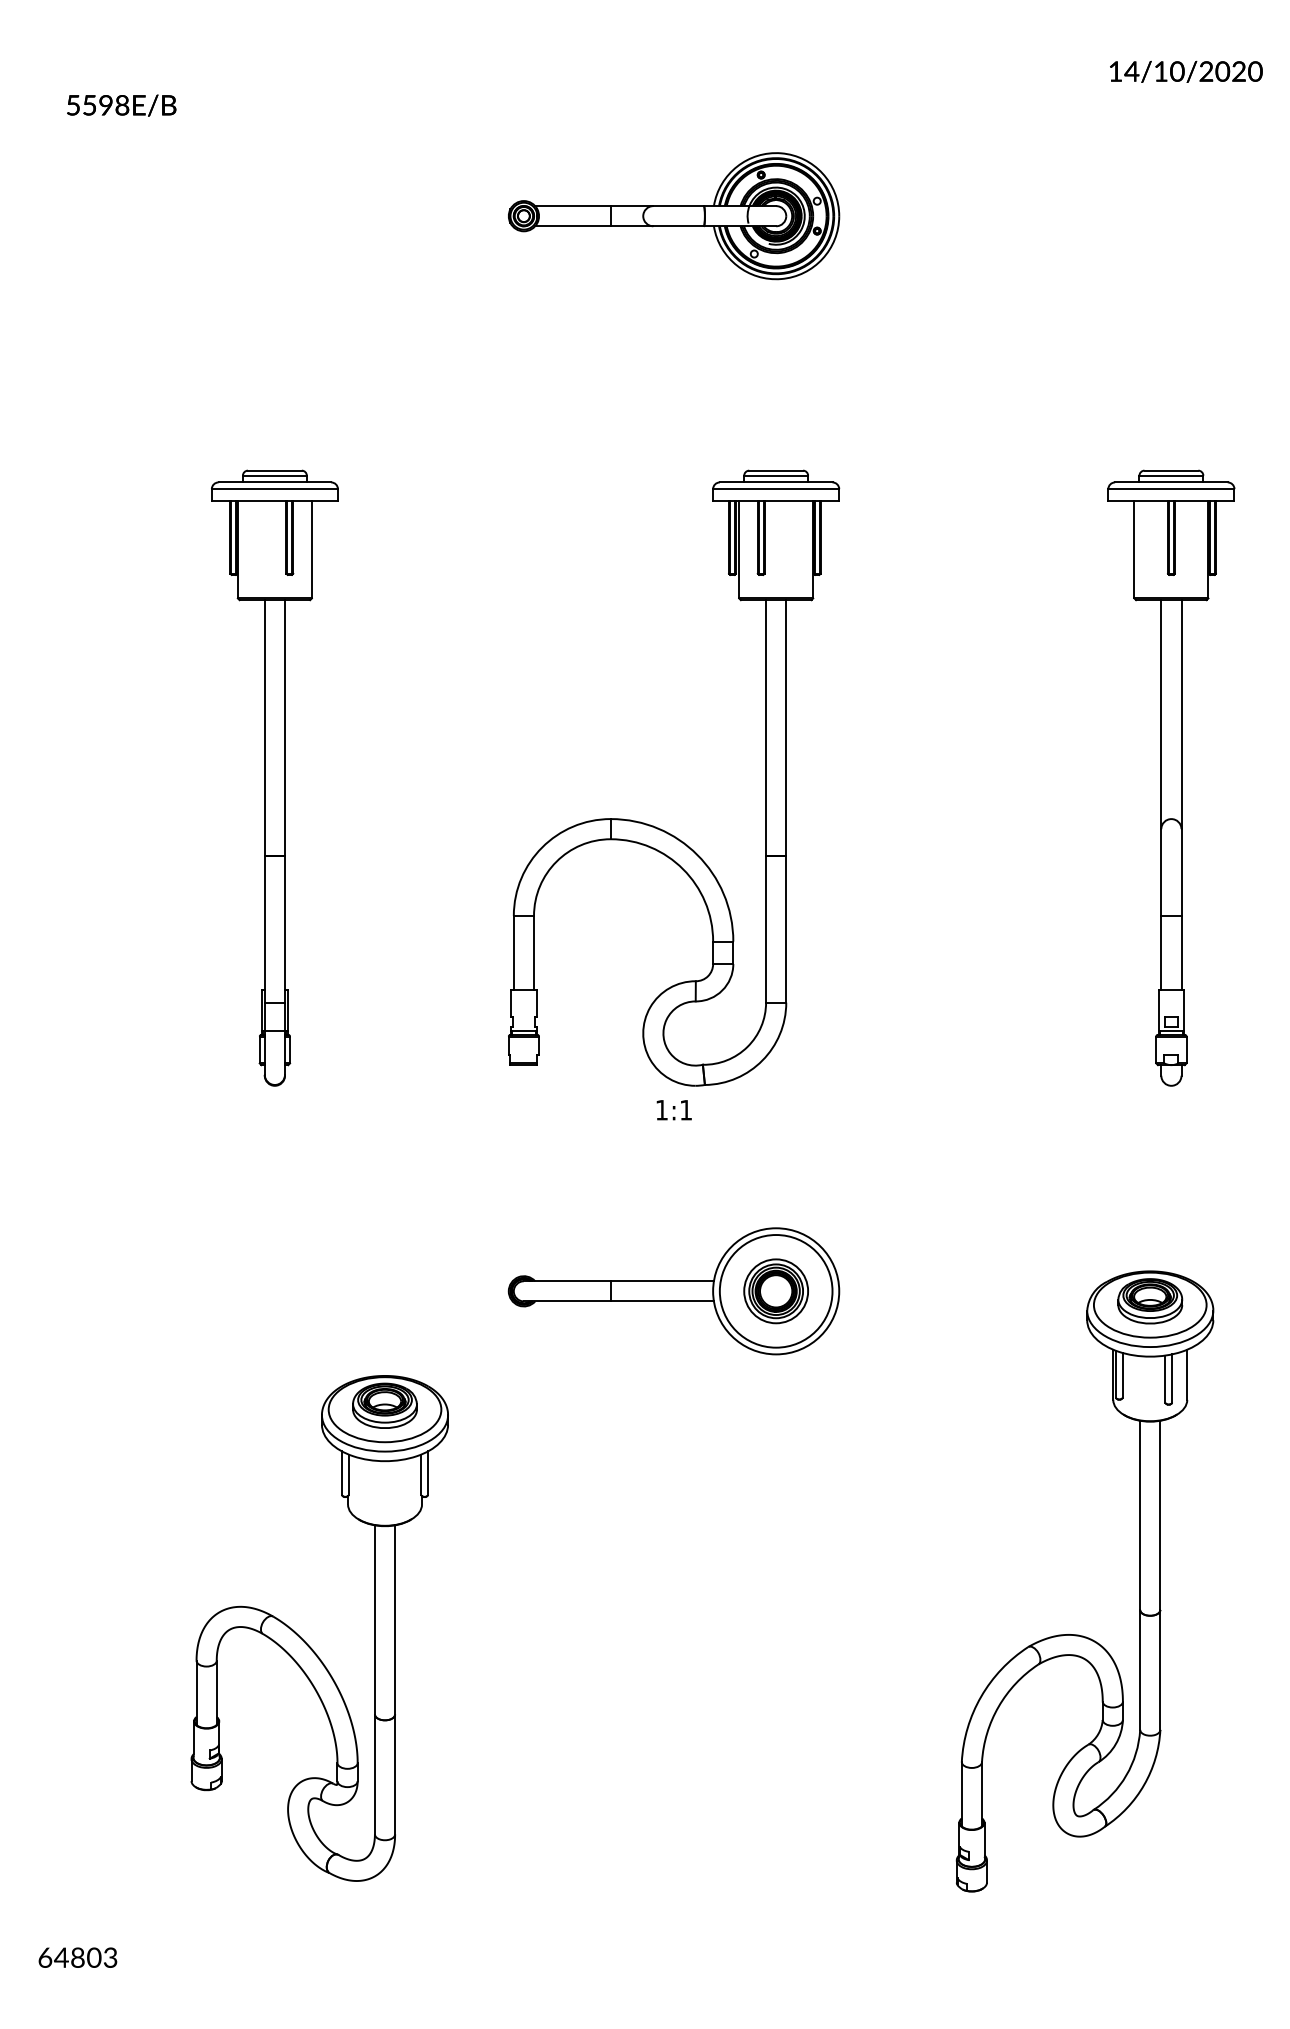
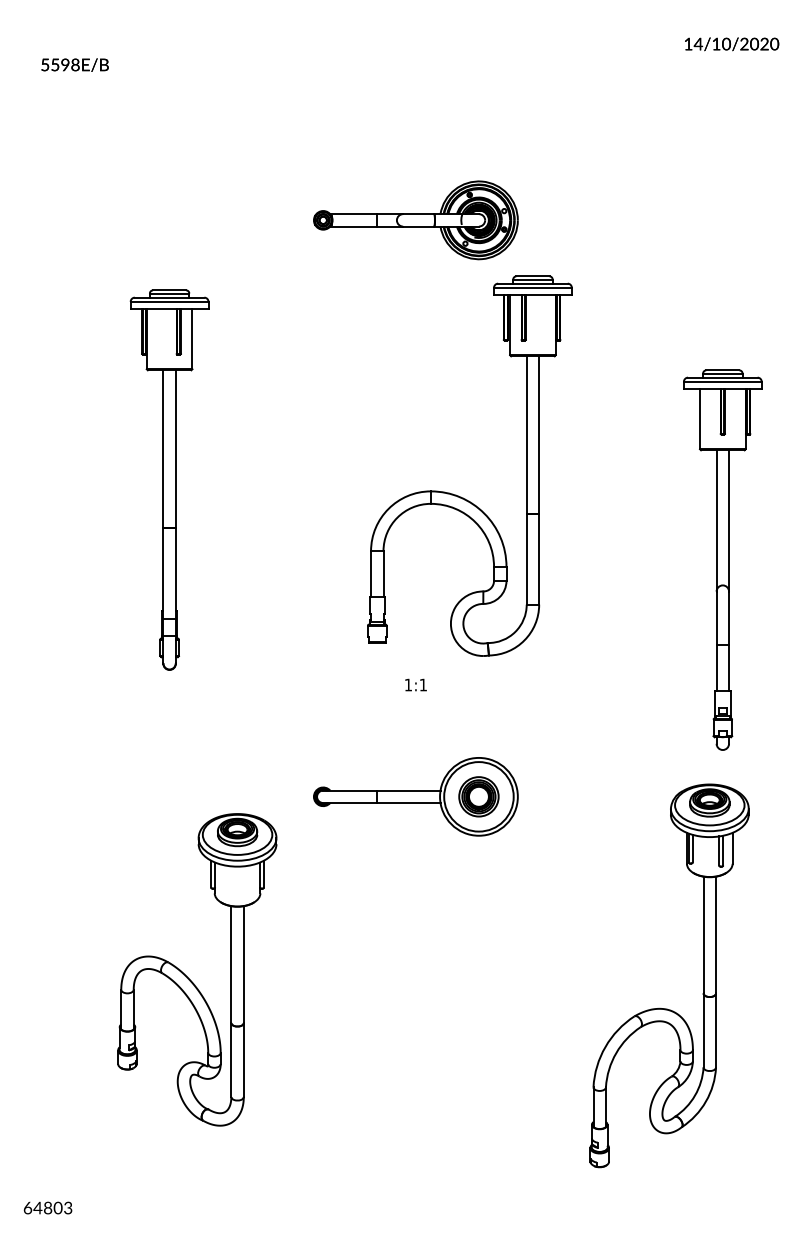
part: (673, 216) -> (415, 220), moved
part: (1170, 777) -> (722, 559), moved
part: (652, 824) -> (456, 494), moved
part: (305, 1640) -> (188, 977), moved

